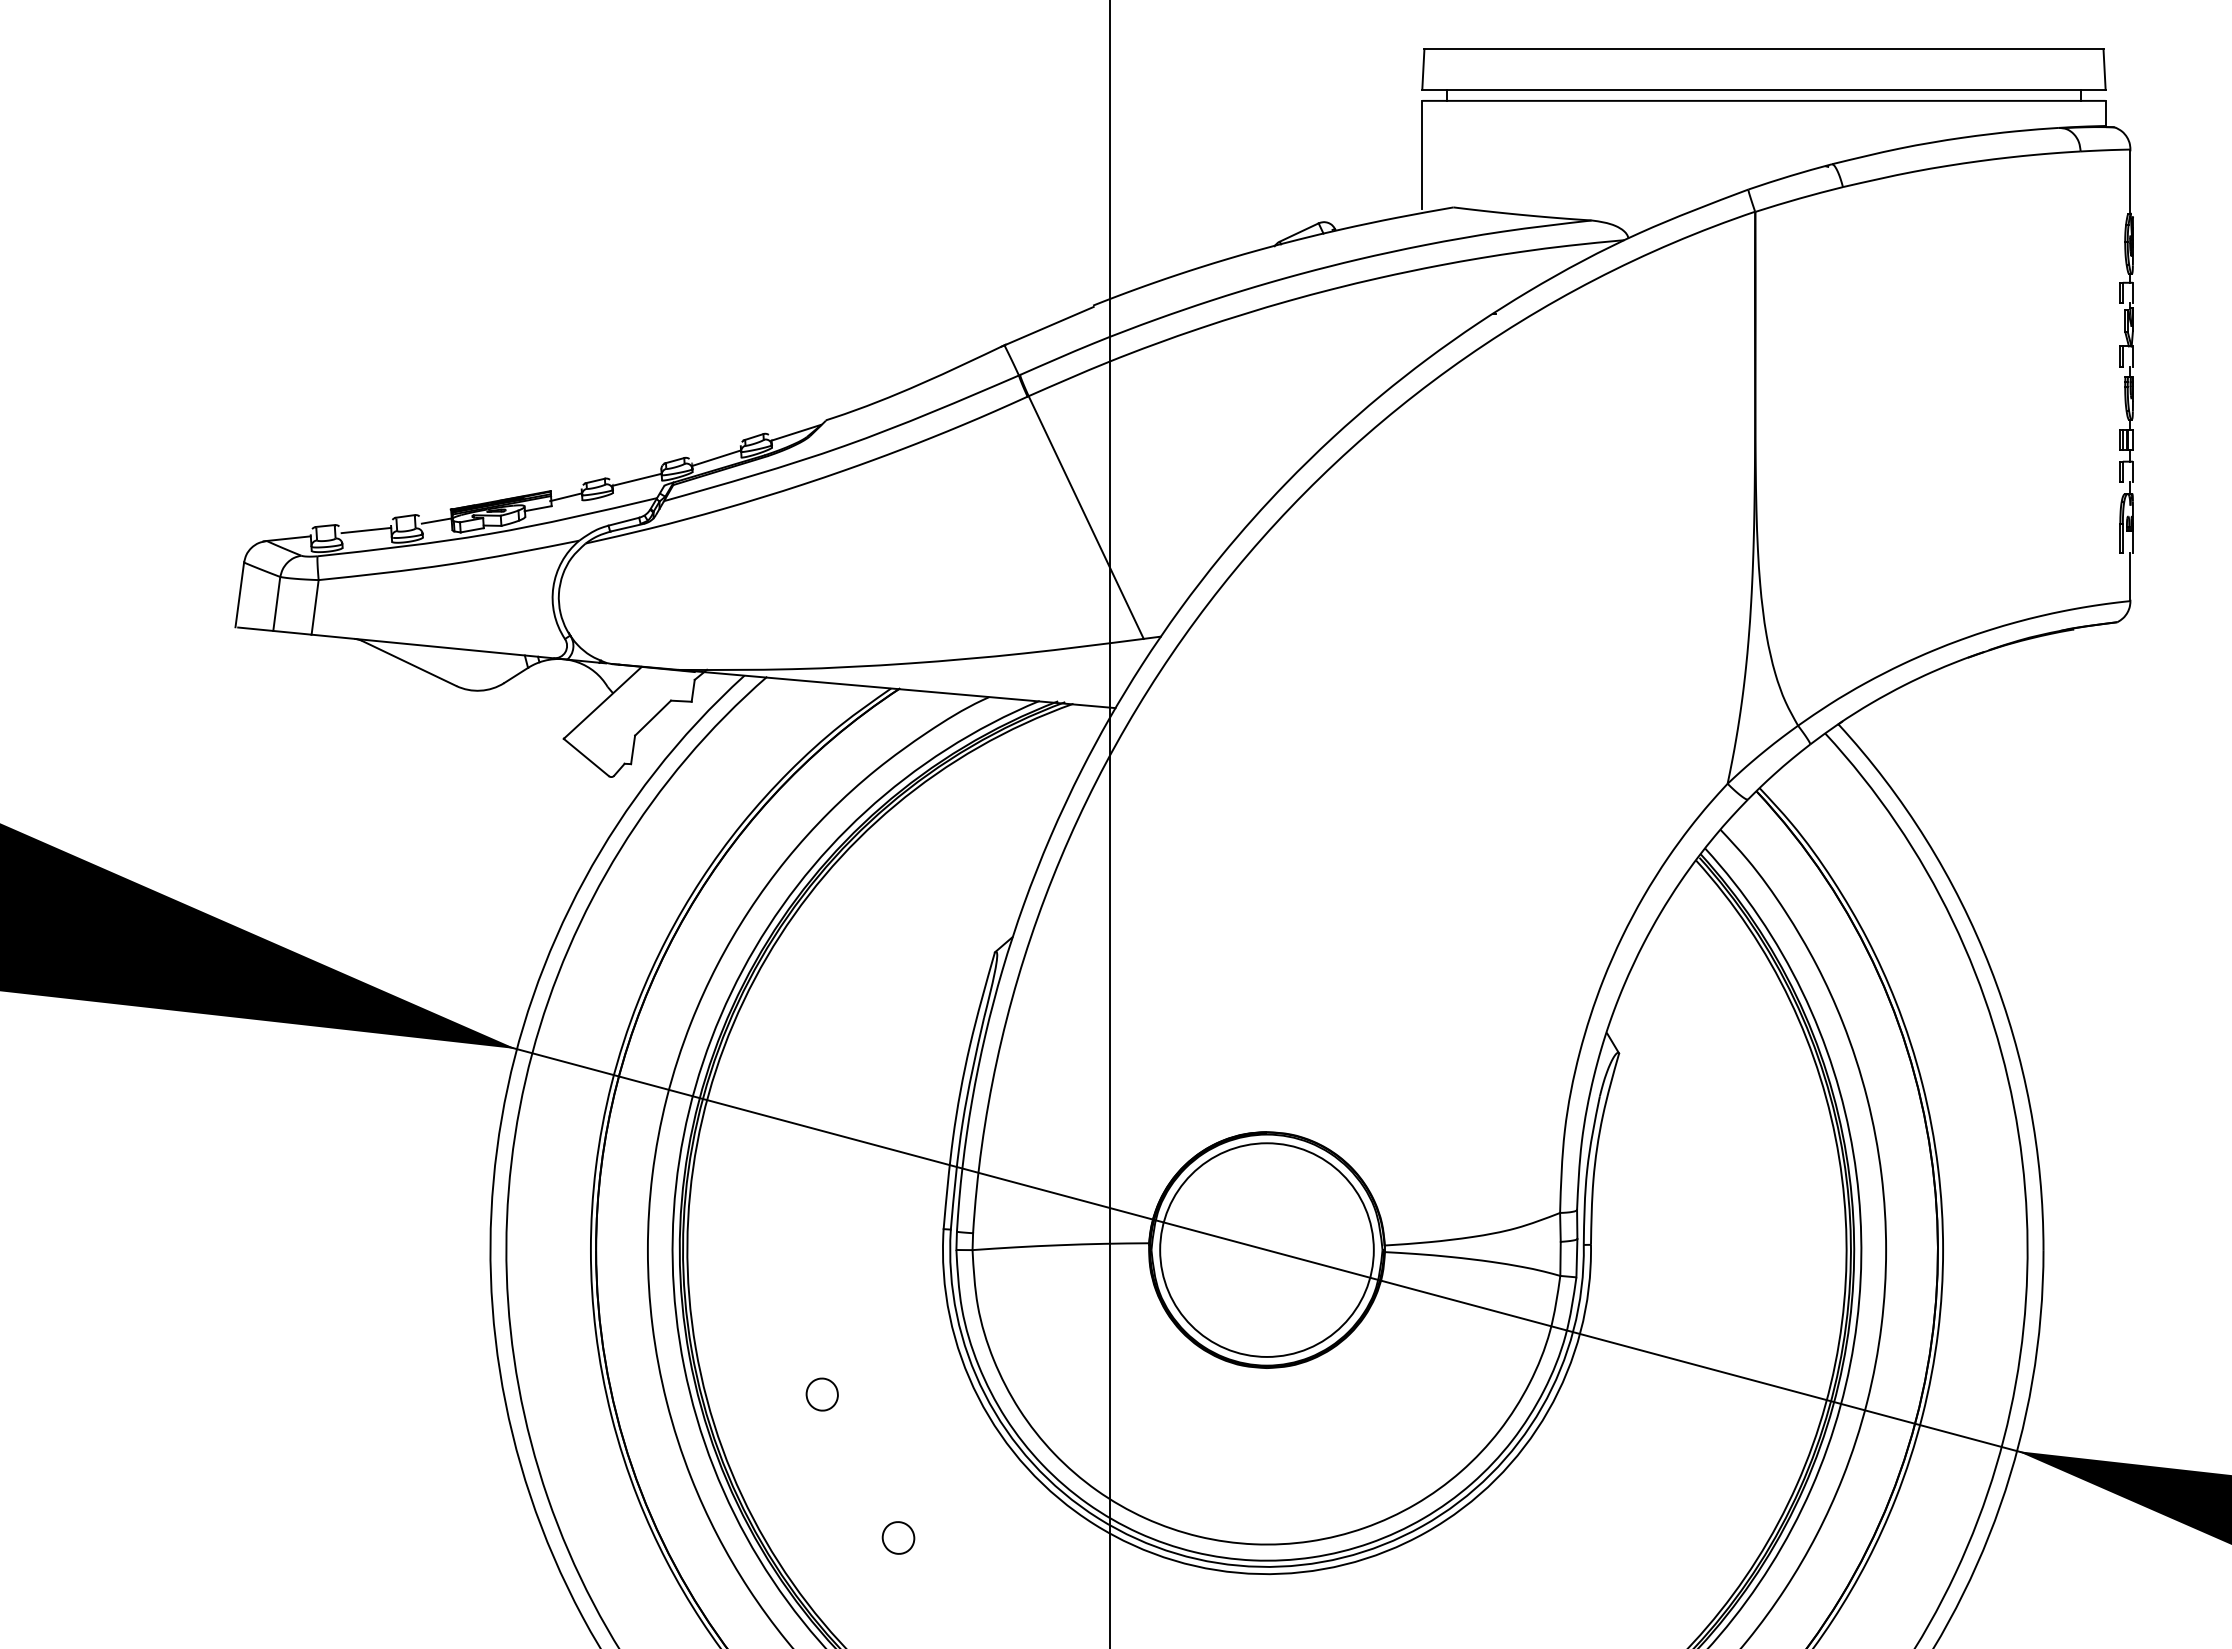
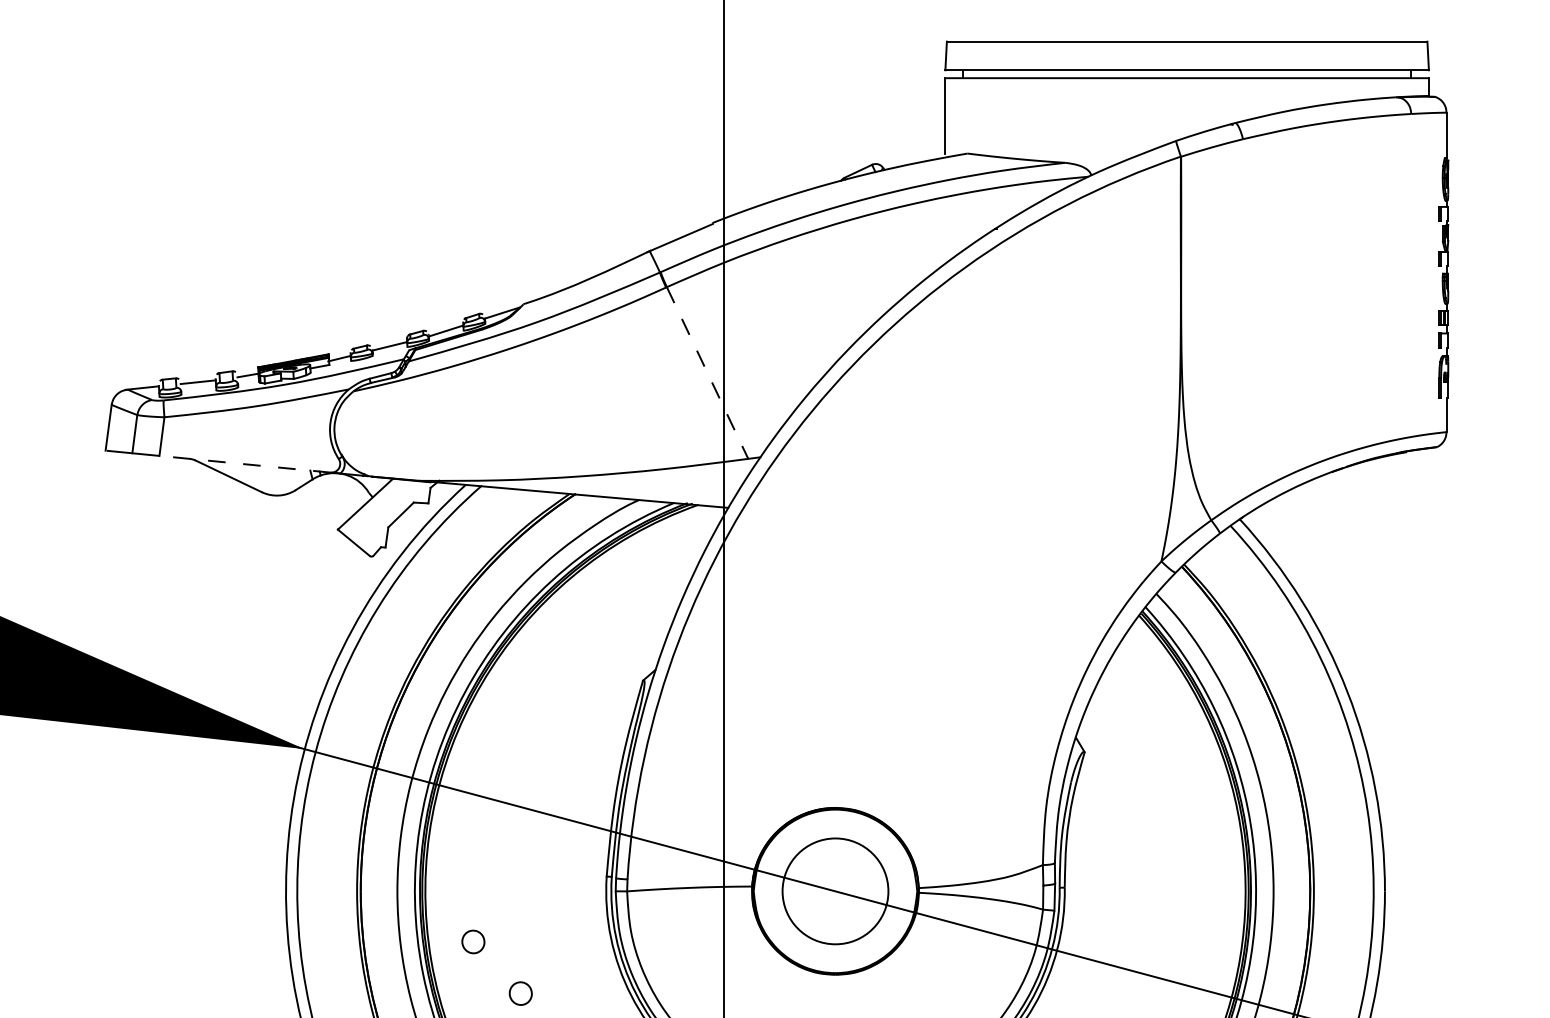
line: (1086, 517) -> (707, 372), solid -> dashed
line: (432, 646) -> (245, 464), solid -> dashed
circle: (1266, 1249) -> (835, 890), size x0.7
part: (754, 1321) -> (472, 941), added

